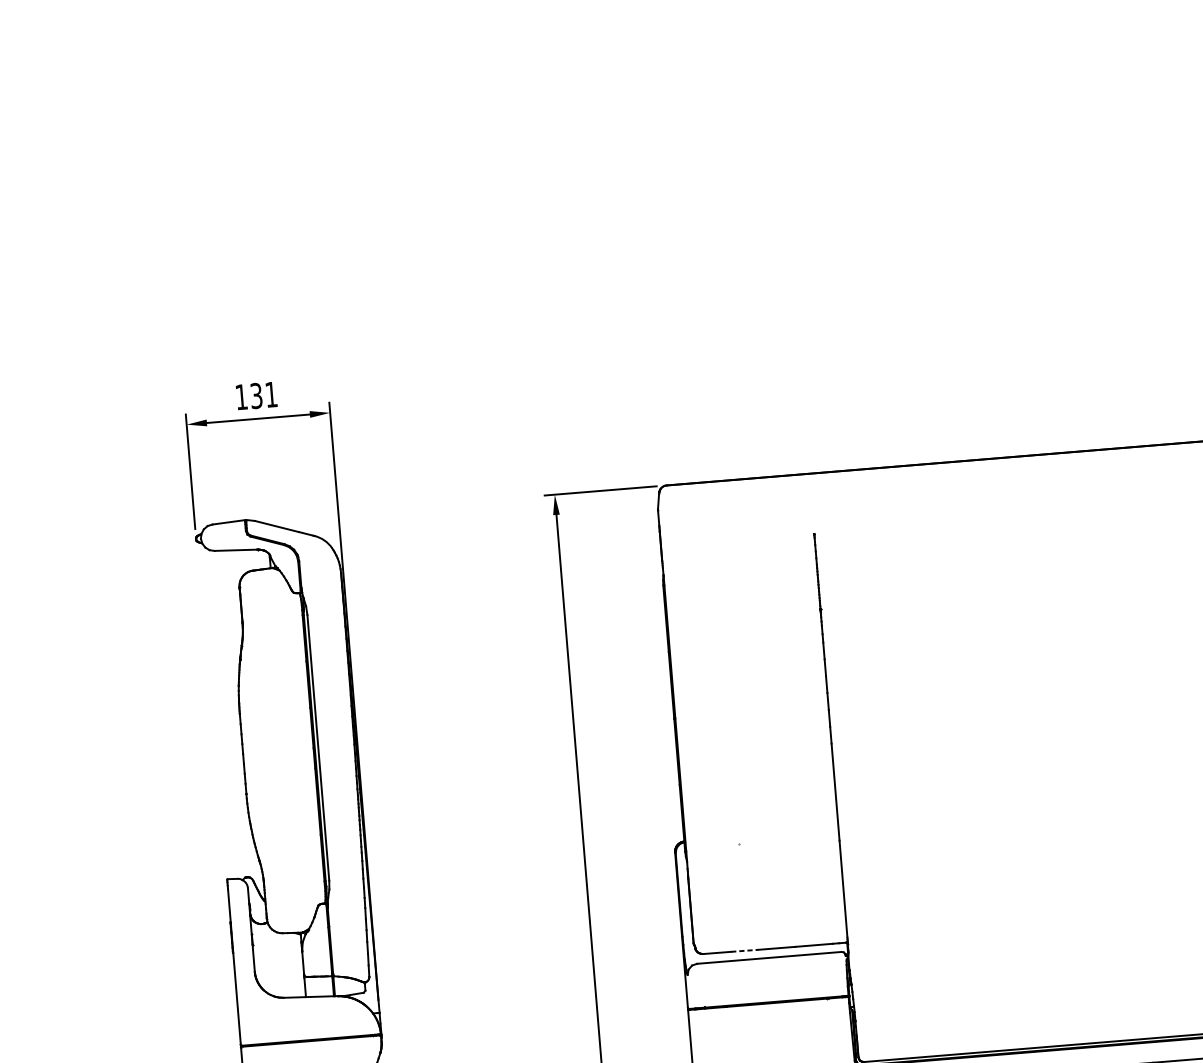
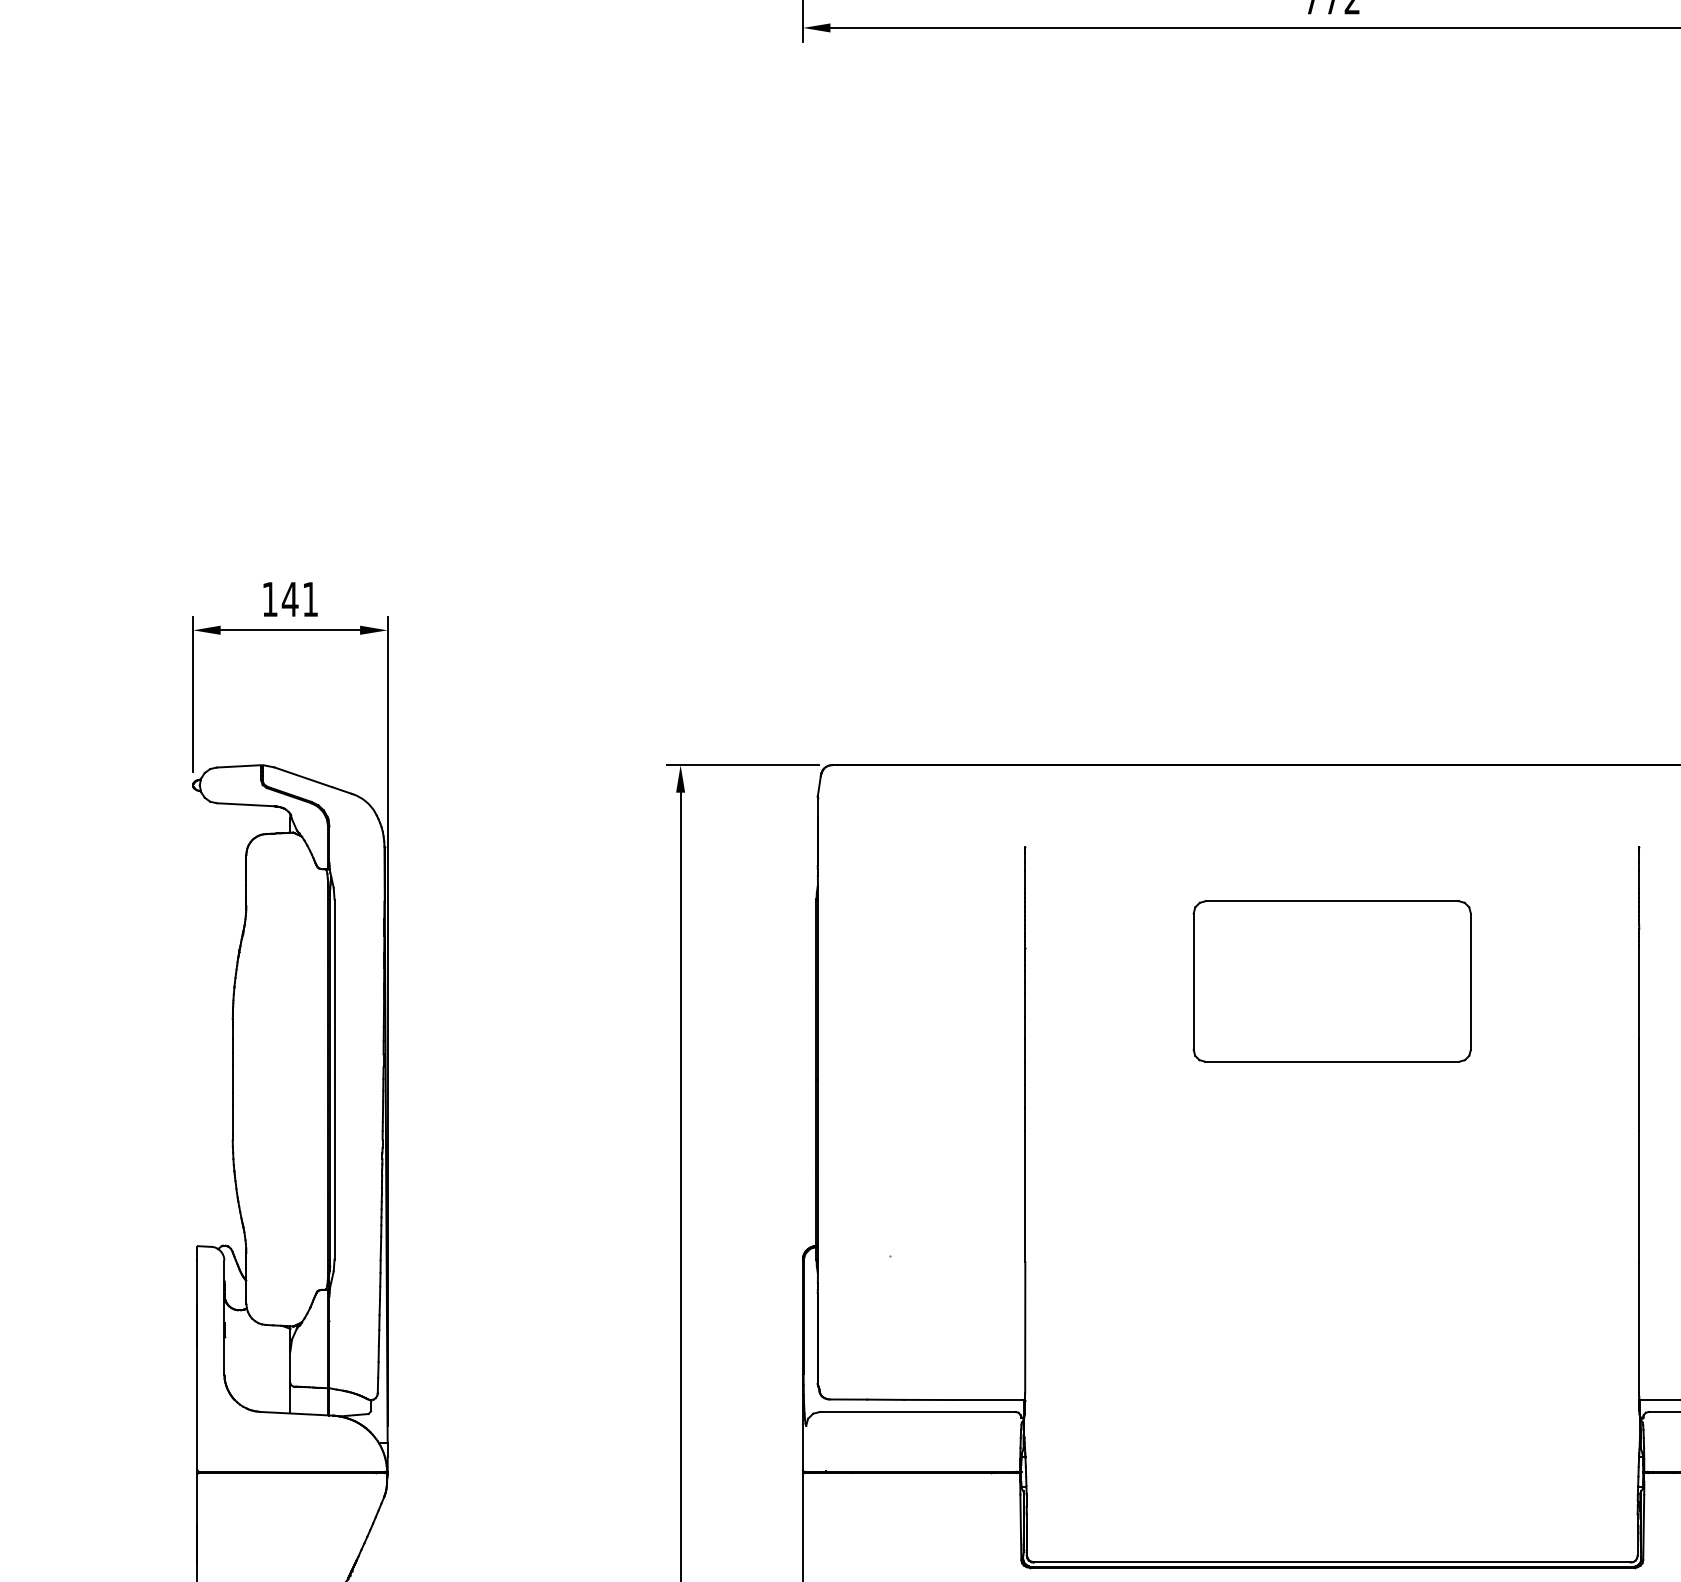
text: (255, 396) -> (289, 599), 131 -> 141
part: (1048, 614) -> (1331, 981), added
line: (745, 950) -> (886, 1399), dashed -> solid

